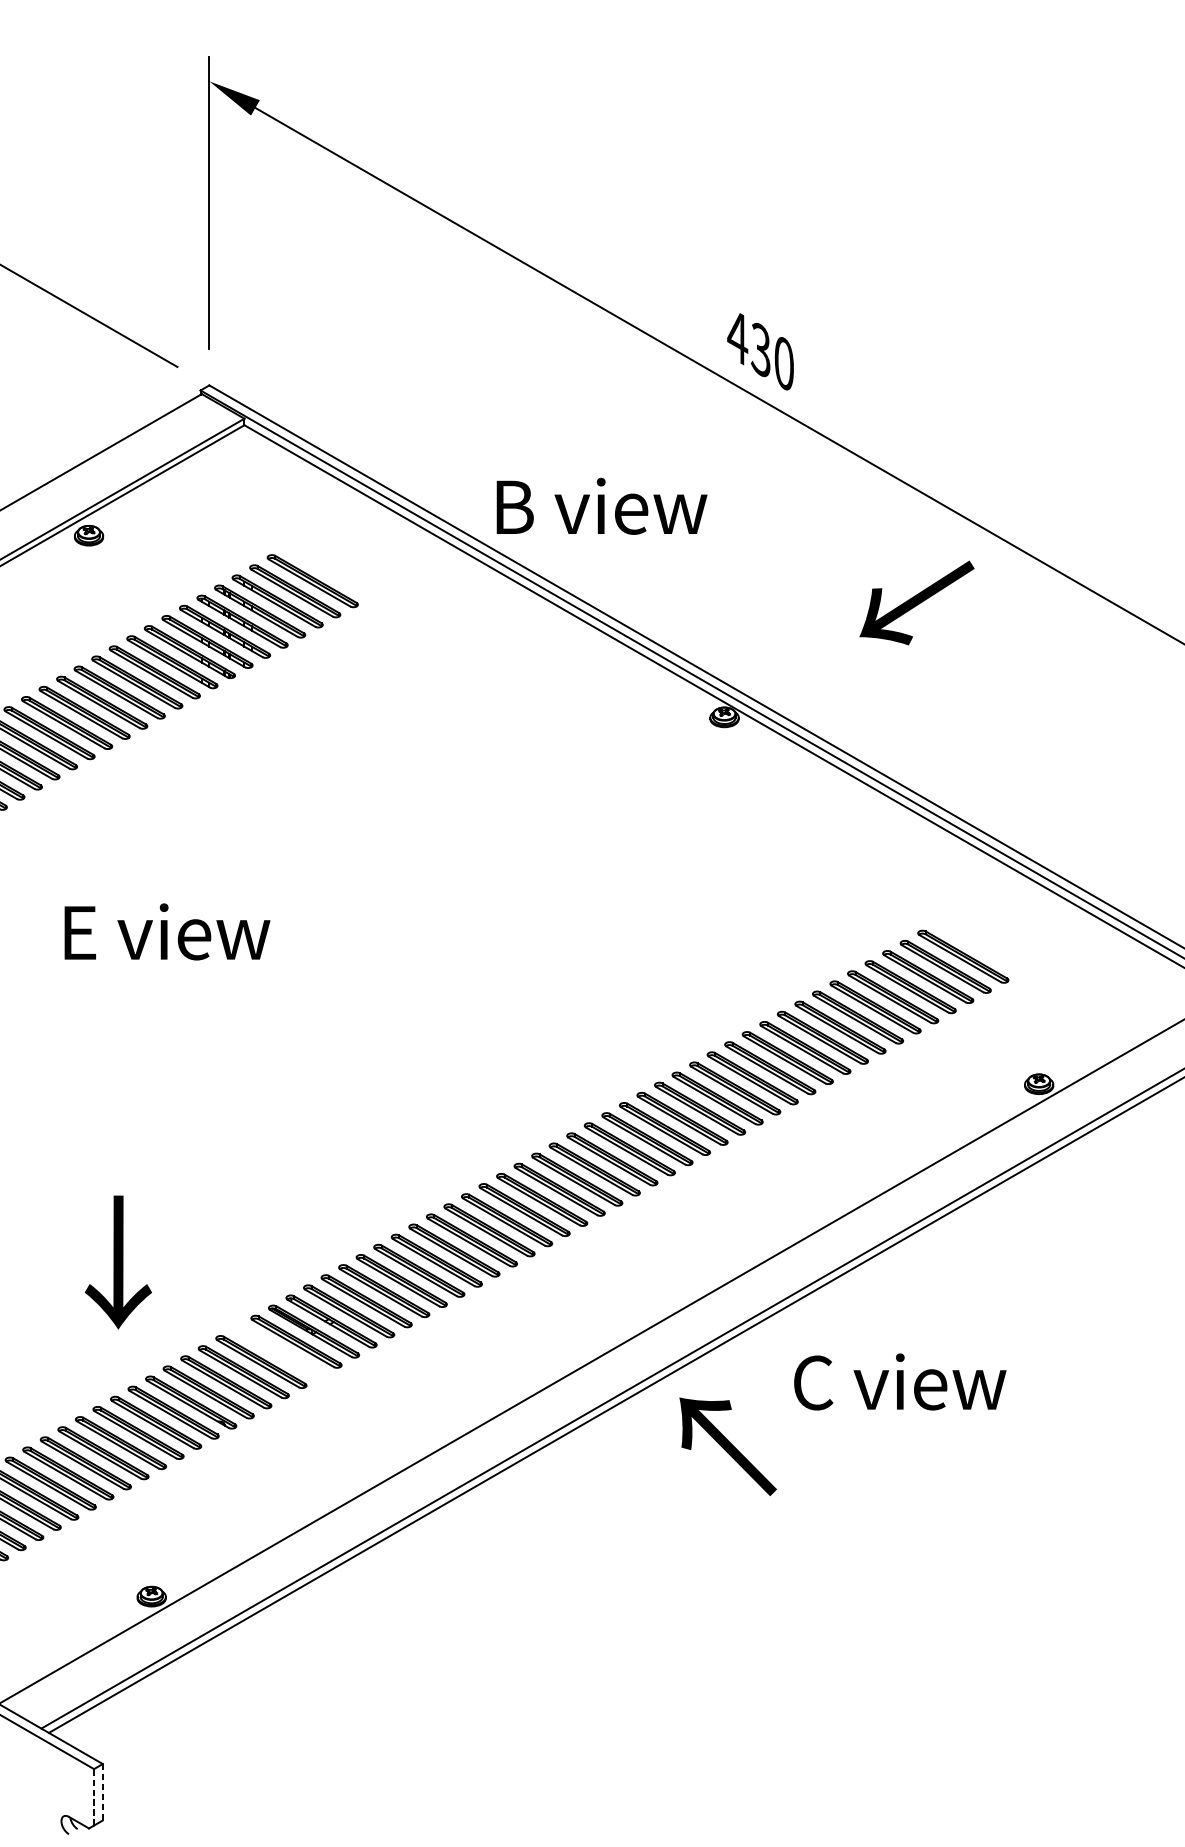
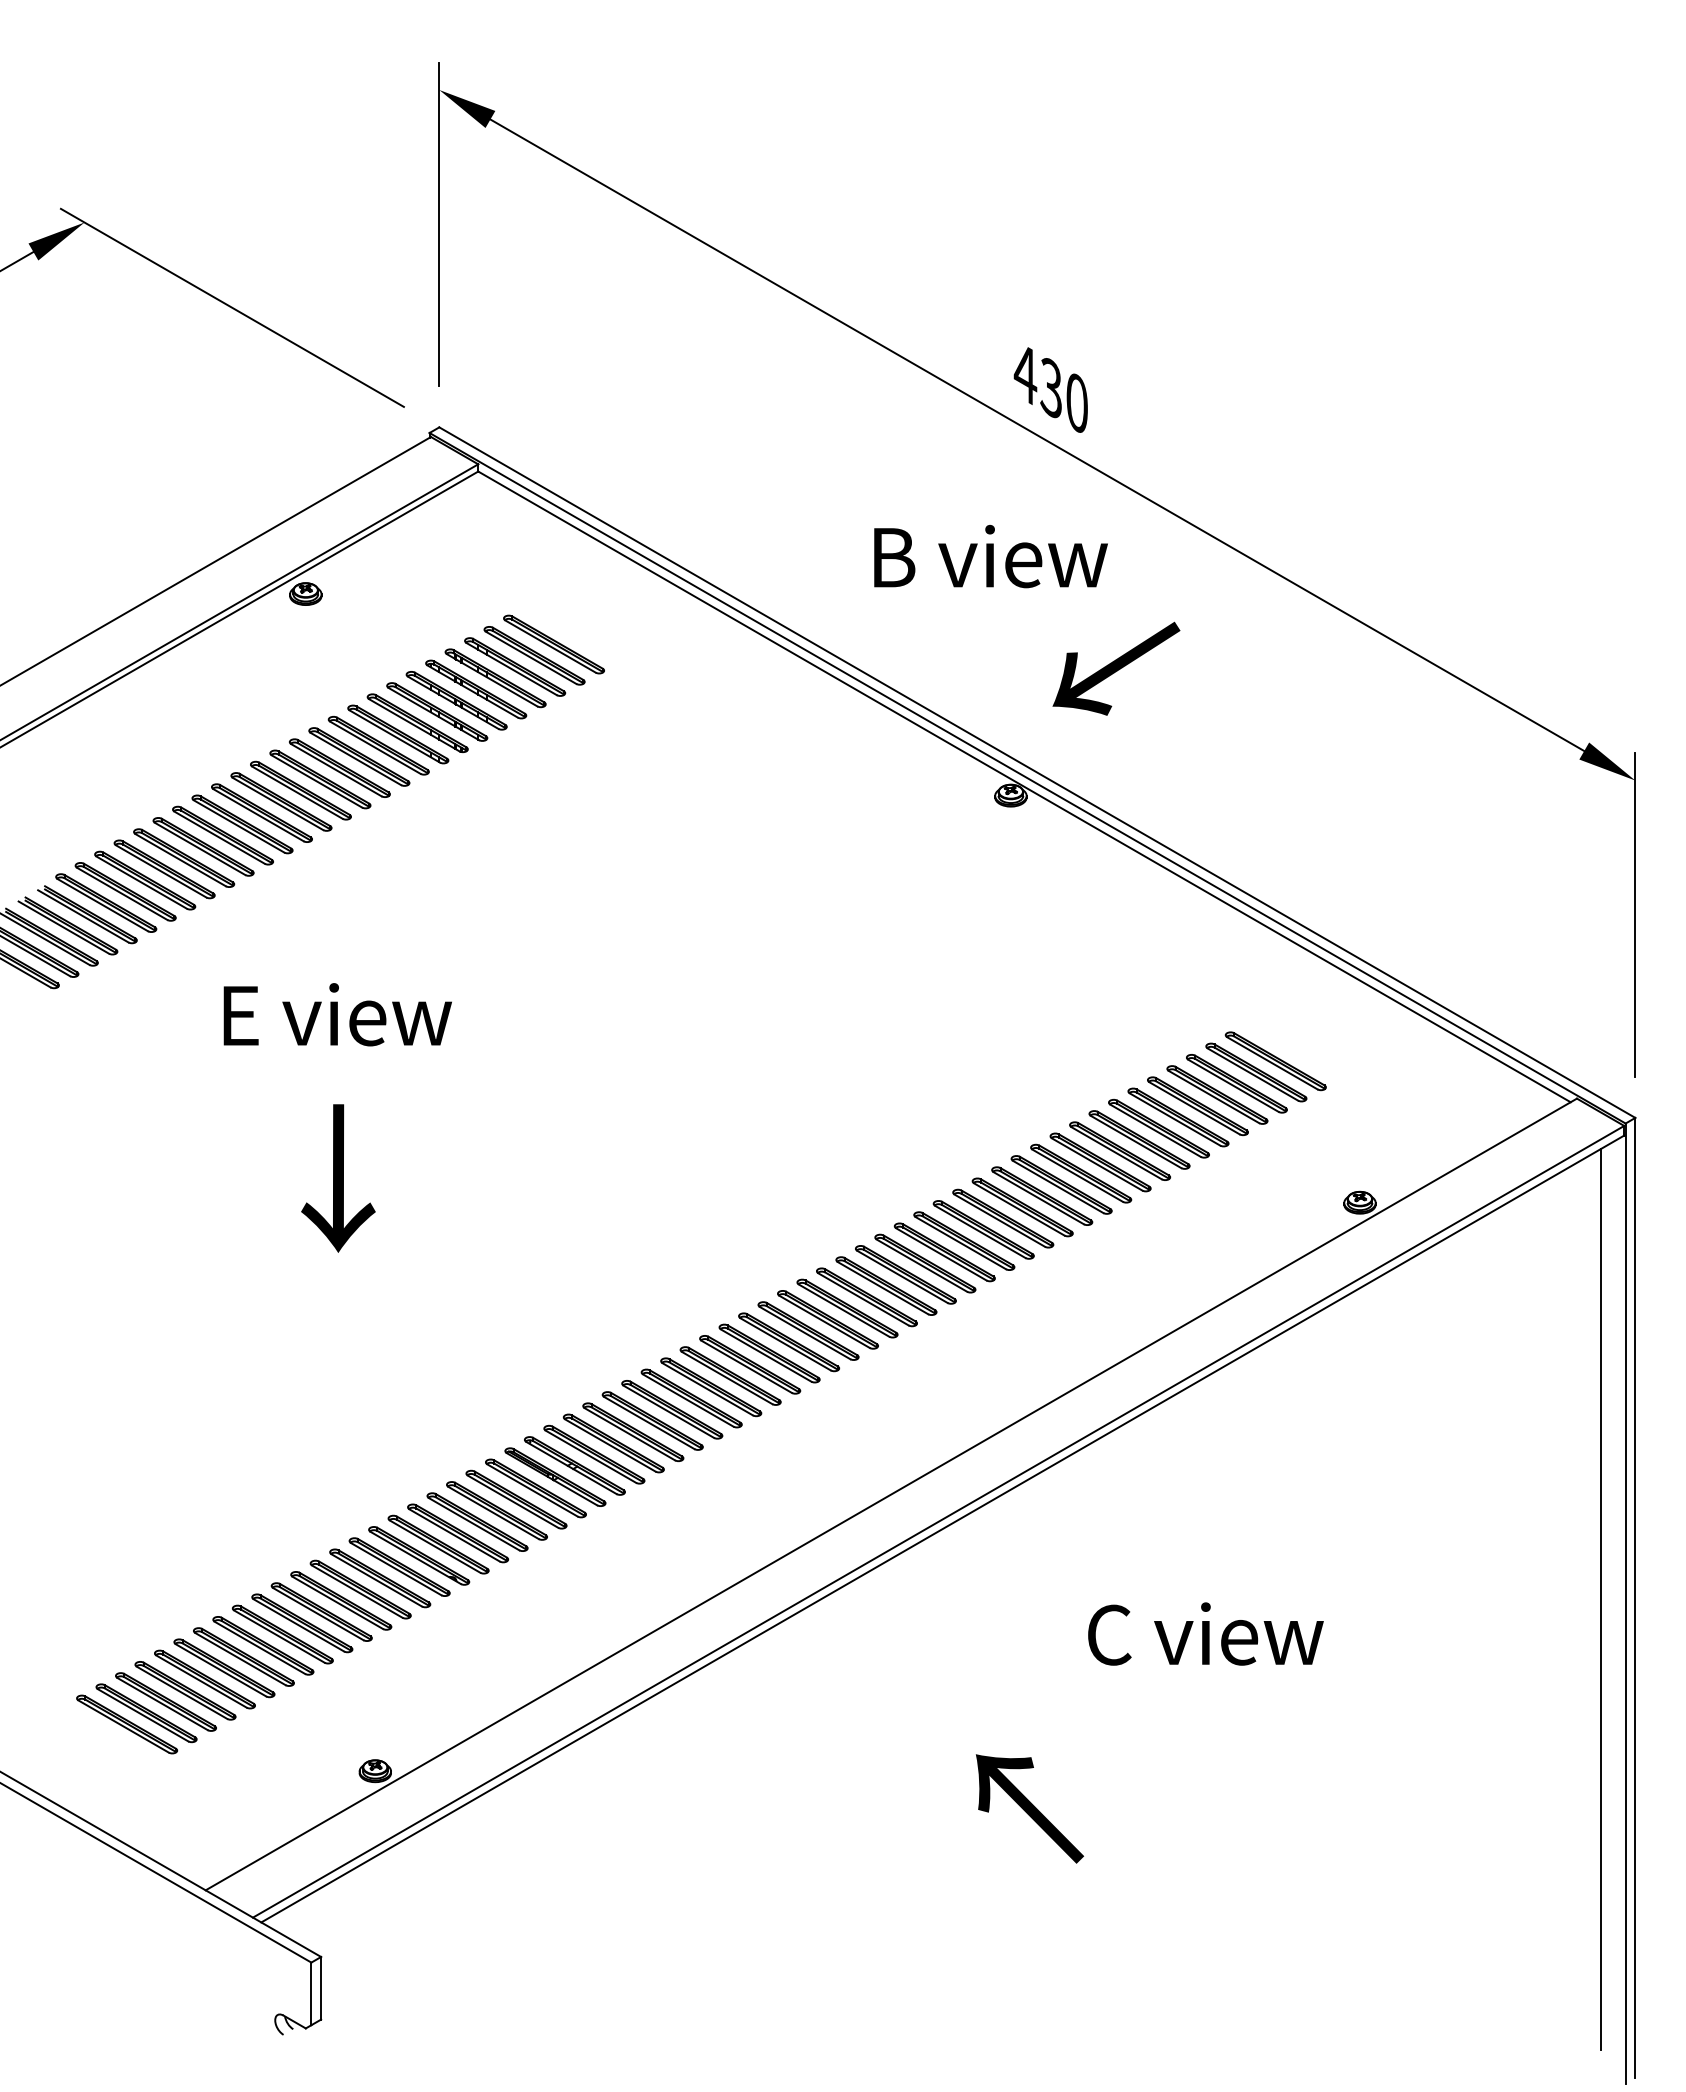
text: (601, 506) -> (990, 556), moved
text: (917, 602) -> (1116, 668), moved
text: (167, 931) -> (337, 1014), moved
text: (118, 1262) -> (338, 1178), moved
part: (278, 1351) -> (516, 1499), added
text: (899, 1381) -> (1205, 1633), moved
text: (727, 1446) -> (1029, 1808), moved
line: (103, 1792) -> (321, 1988), dashed -> solid
line: (94, 1796) -> (311, 1993), dashed -> solid

